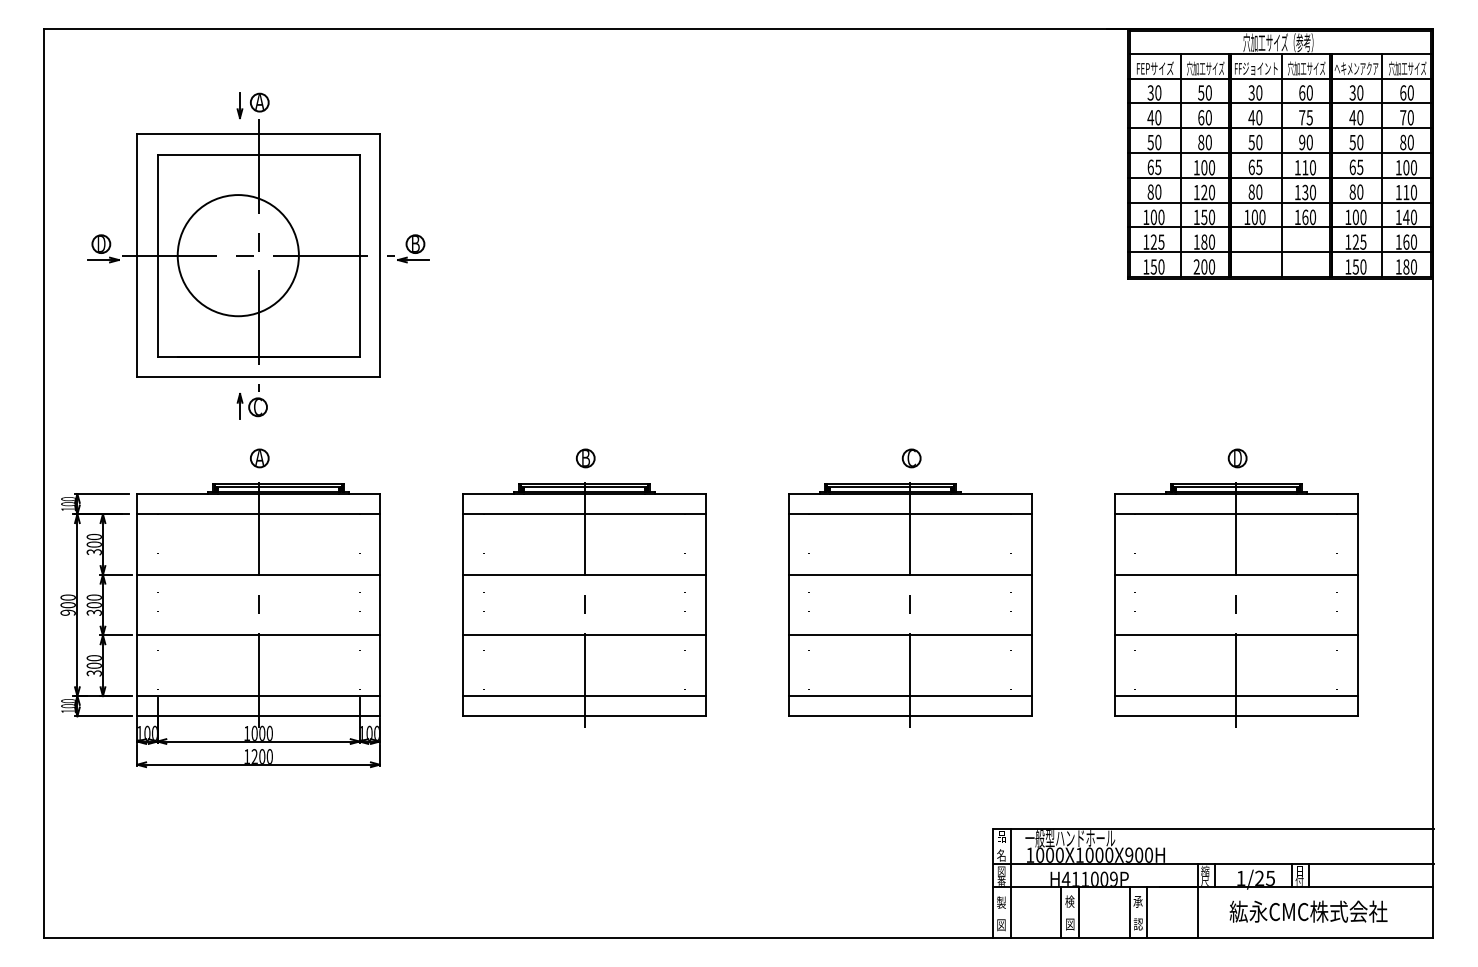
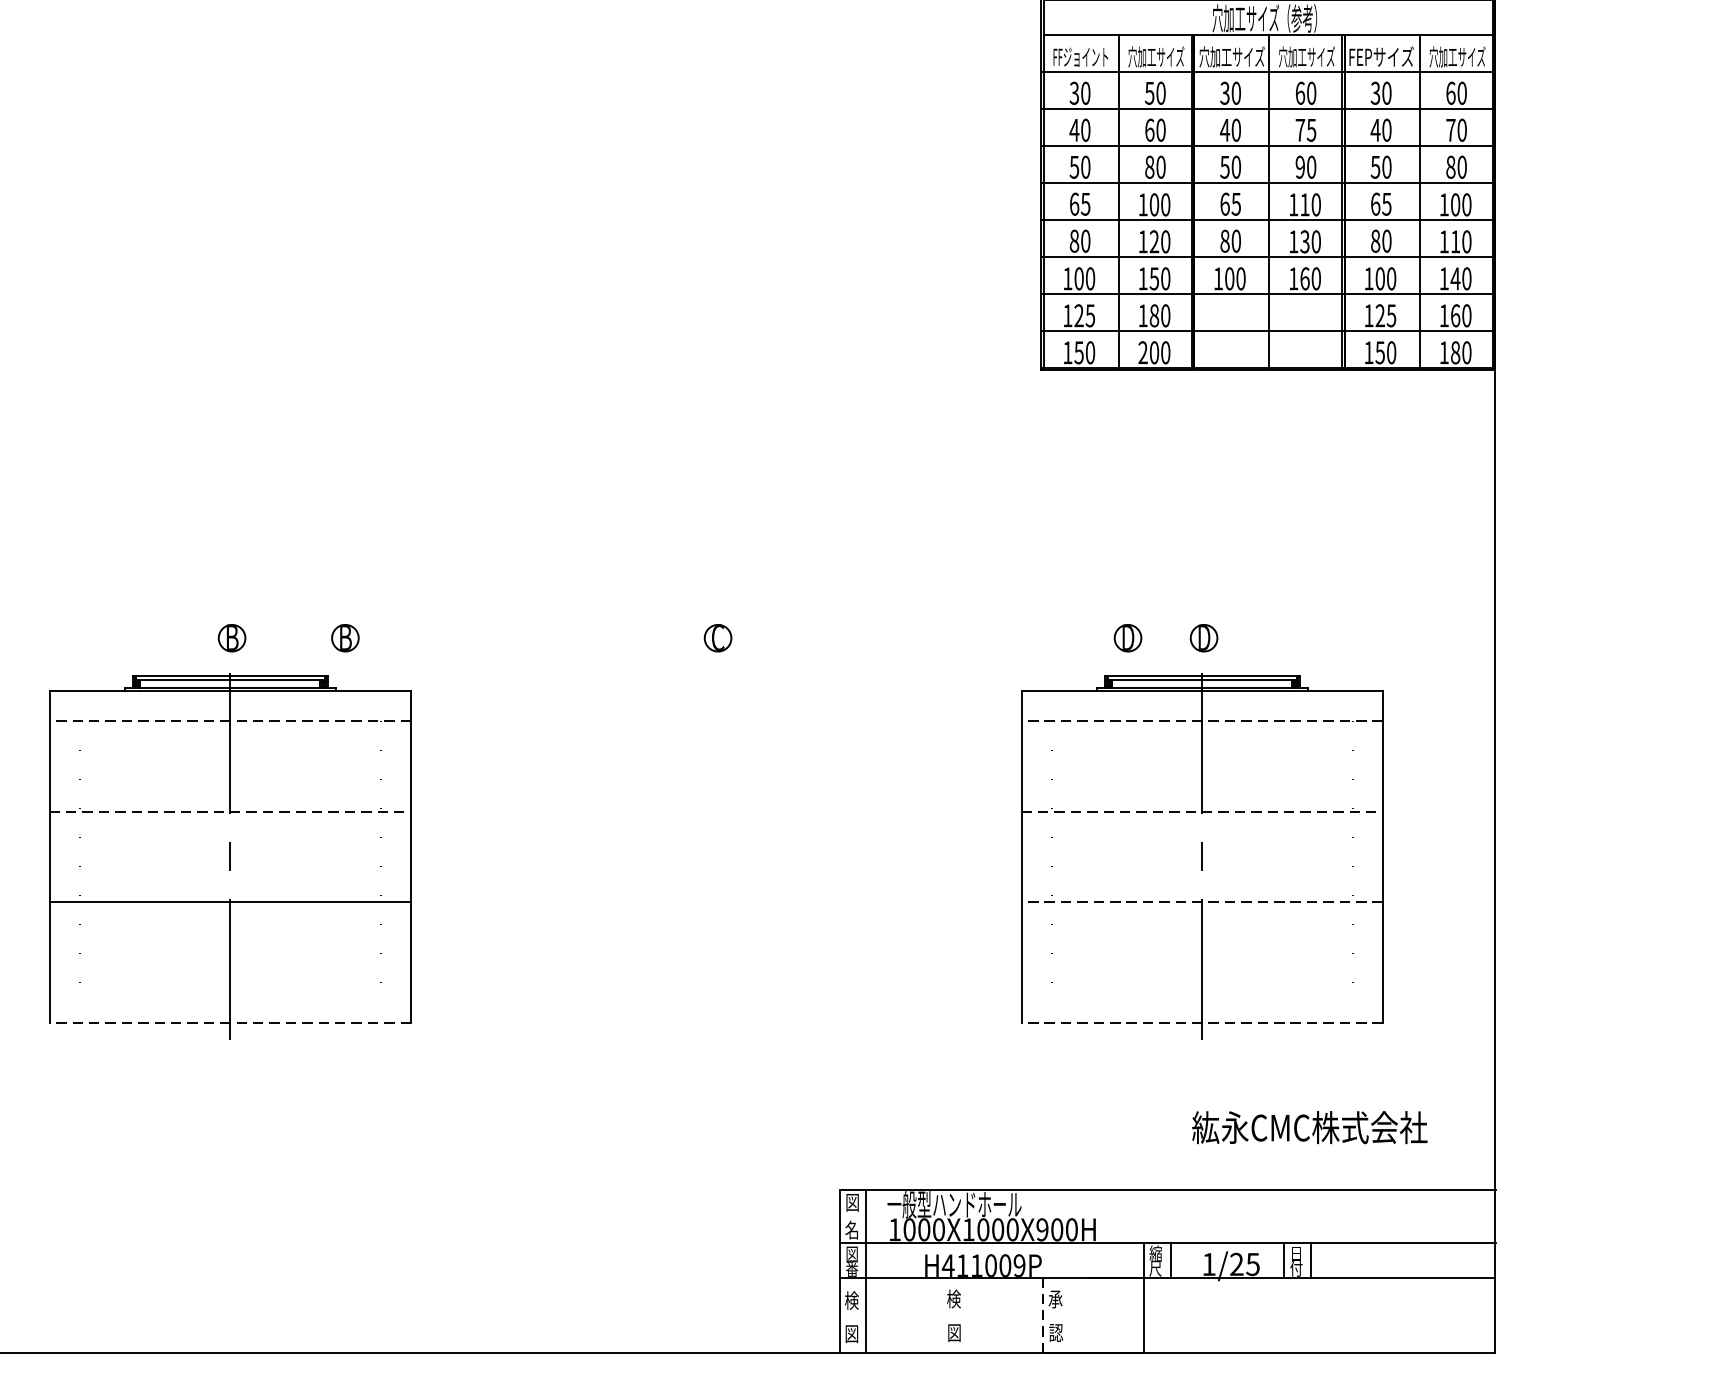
text: (1356, 67) -> (1381, 55), ヘキメンアクア -> FEPサイズ
text: (1154, 68) -> (1080, 56), FEPサイズ -> FFジョイント
text: (1256, 68) -> (1232, 56), FFジョイント -> 穴加工サイズ
part: (661, 458) -> (345, 638), added
part: (1186, 458) -> (1127, 638), added
line: (584, 514) -> (230, 721), solid -> dashed
line: (1235, 514) -> (1200, 721), solid -> dashed
line: (585, 574) -> (231, 811), solid -> dashed
line: (1236, 574) -> (1202, 811), solid -> dashed
part: (910, 604) -> (716, 855), removed
line: (1235, 635) -> (1200, 902), solid -> dashed
line: (584, 696) -> (230, 993), removed
line: (1236, 696) -> (1202, 993), removed
line: (584, 716) -> (230, 1022), solid -> dashed
line: (1235, 716) -> (1200, 1022), solid -> dashed
text: (1001, 837) -> (851, 1203), 品 -> 図
text: (1001, 902) -> (851, 1300), 製 -> 検
text: (1308, 911) -> (1309, 1127), moved
line: (1061, 912) -> (941, 1315), removed
line: (1079, 912) -> (968, 1315), removed
line: (1129, 912) -> (1042, 1315), solid -> dashed
line: (1147, 912) -> (1069, 1315), removed

